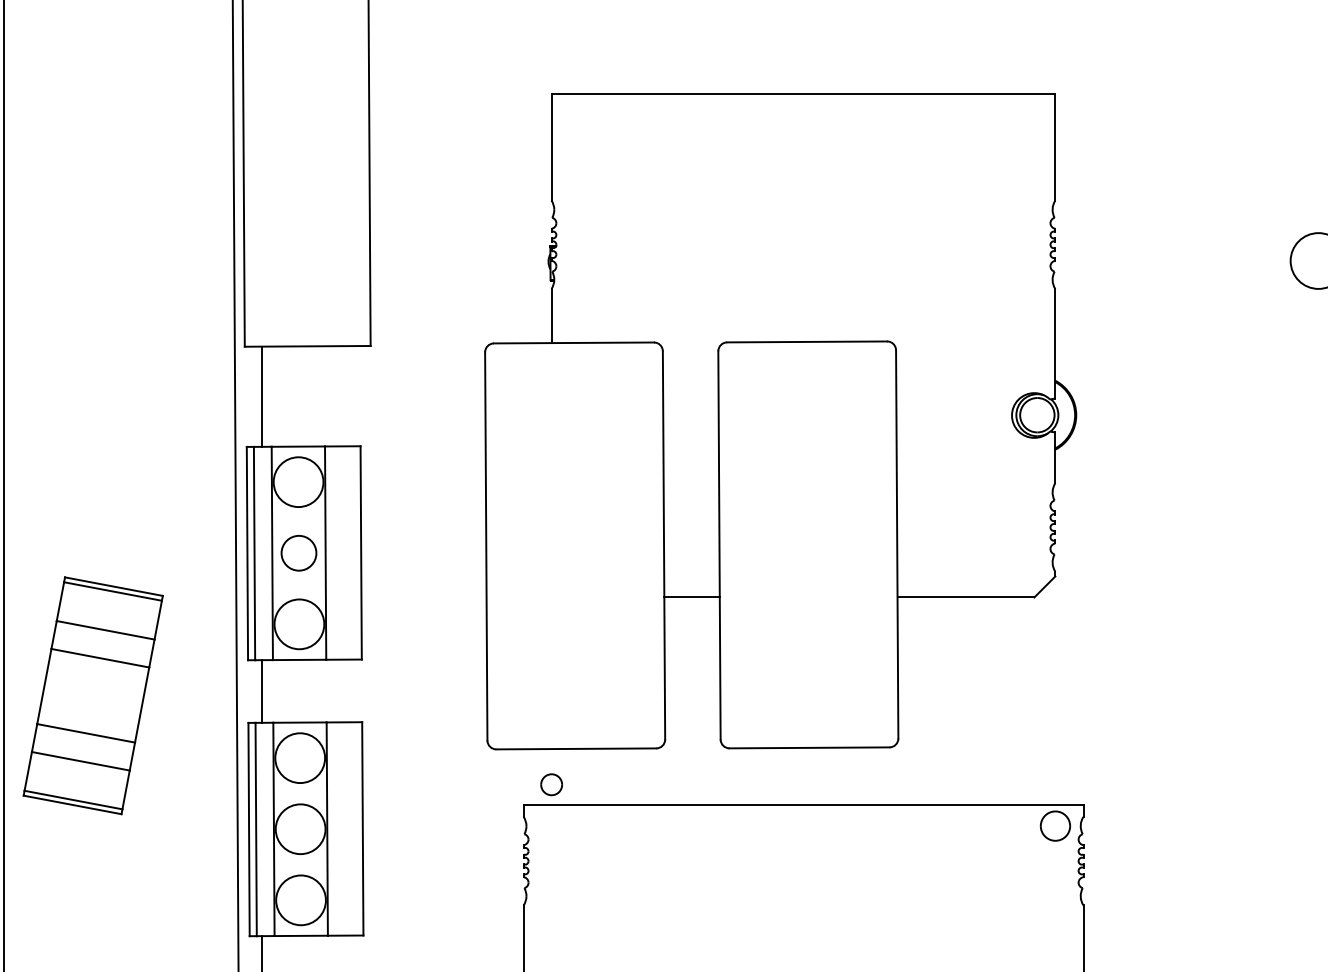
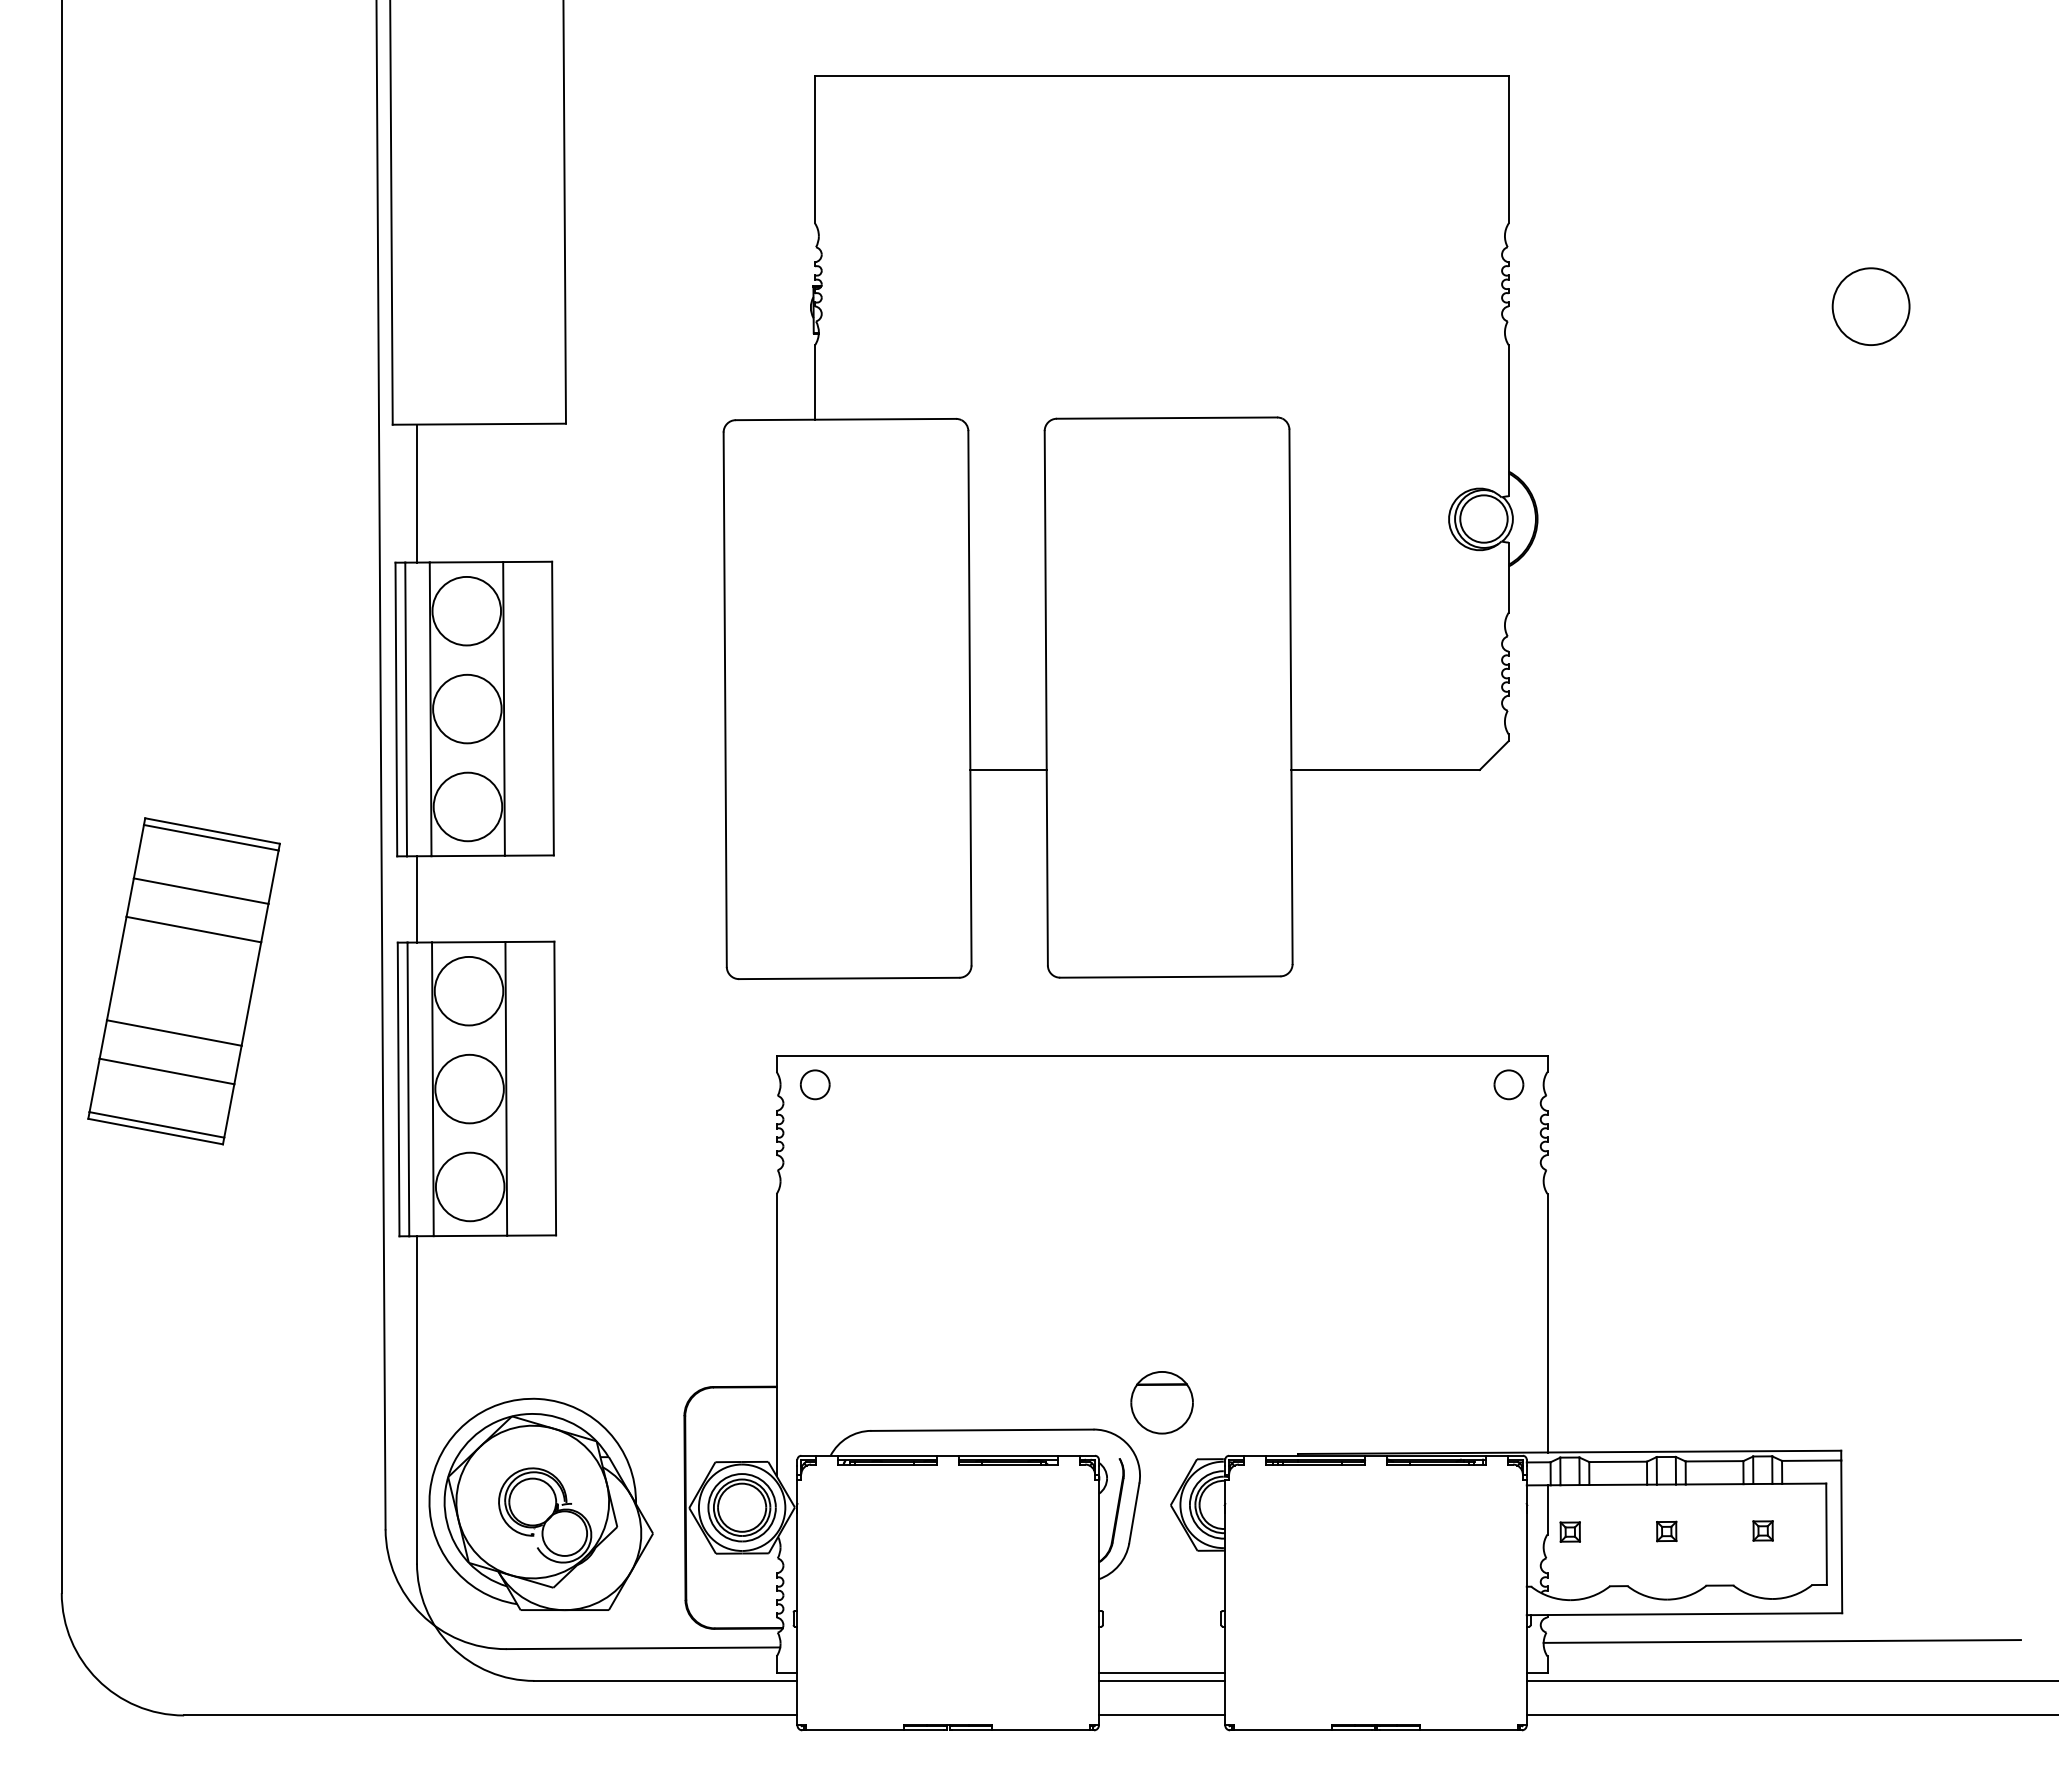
circle: (299, 552) -> (467, 708), size x1.43
part: (92, 695) -> (183, 981), moved
part: (551, 784) -> (815, 1084), moved
part: (1055, 825) -> (1508, 1084), size x0.71

